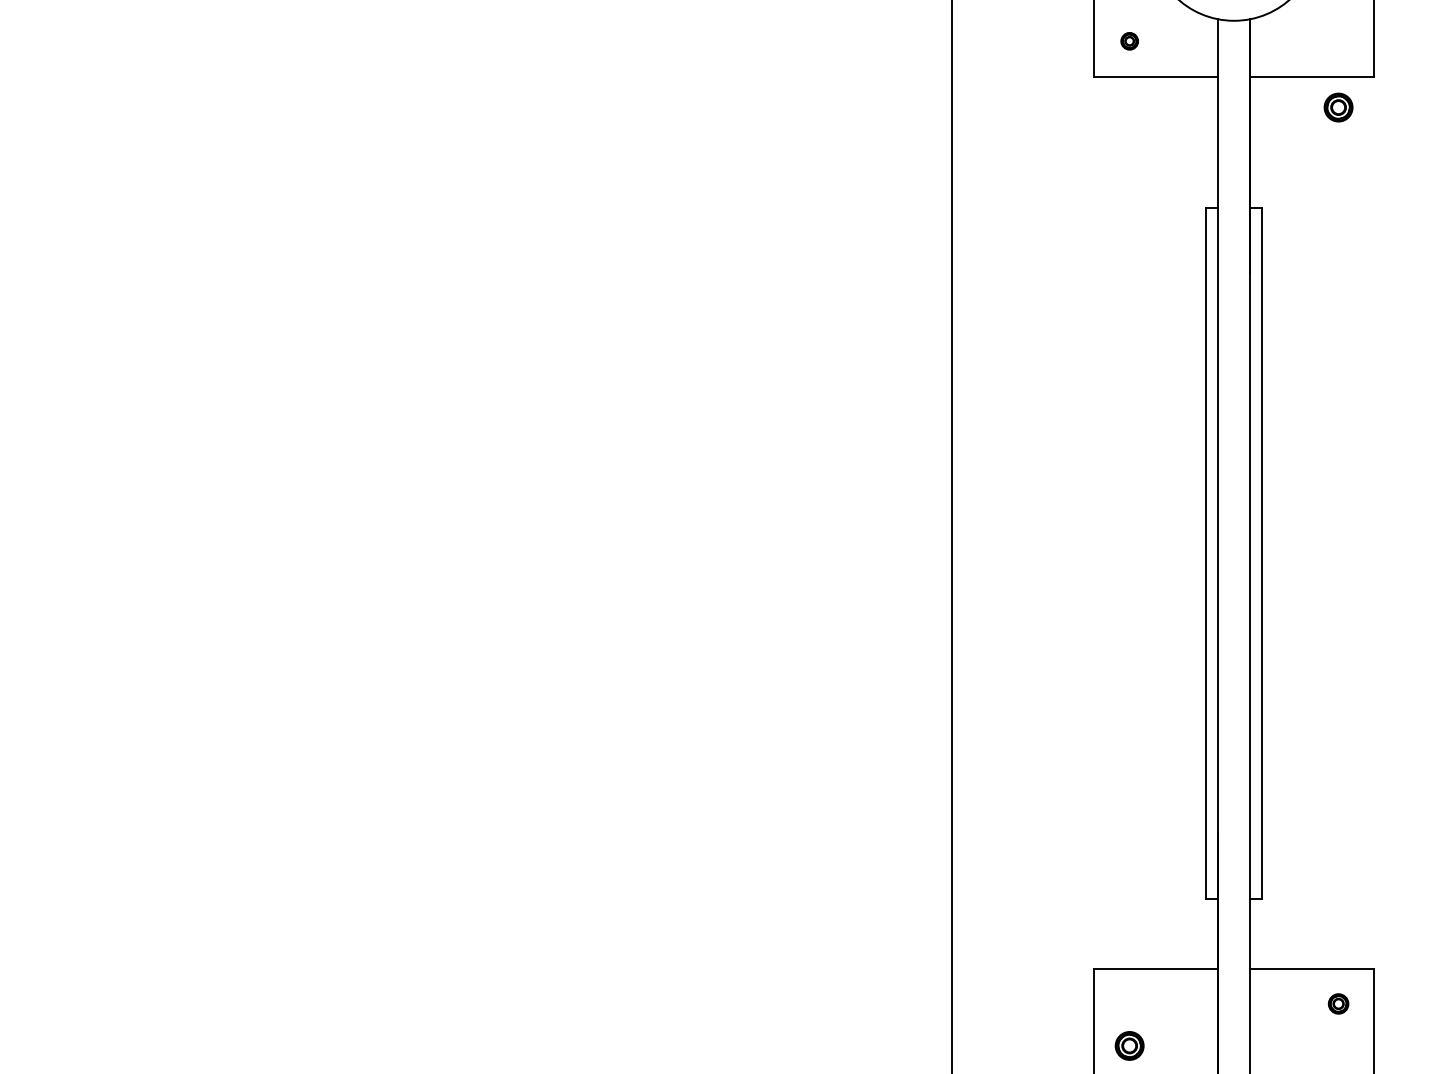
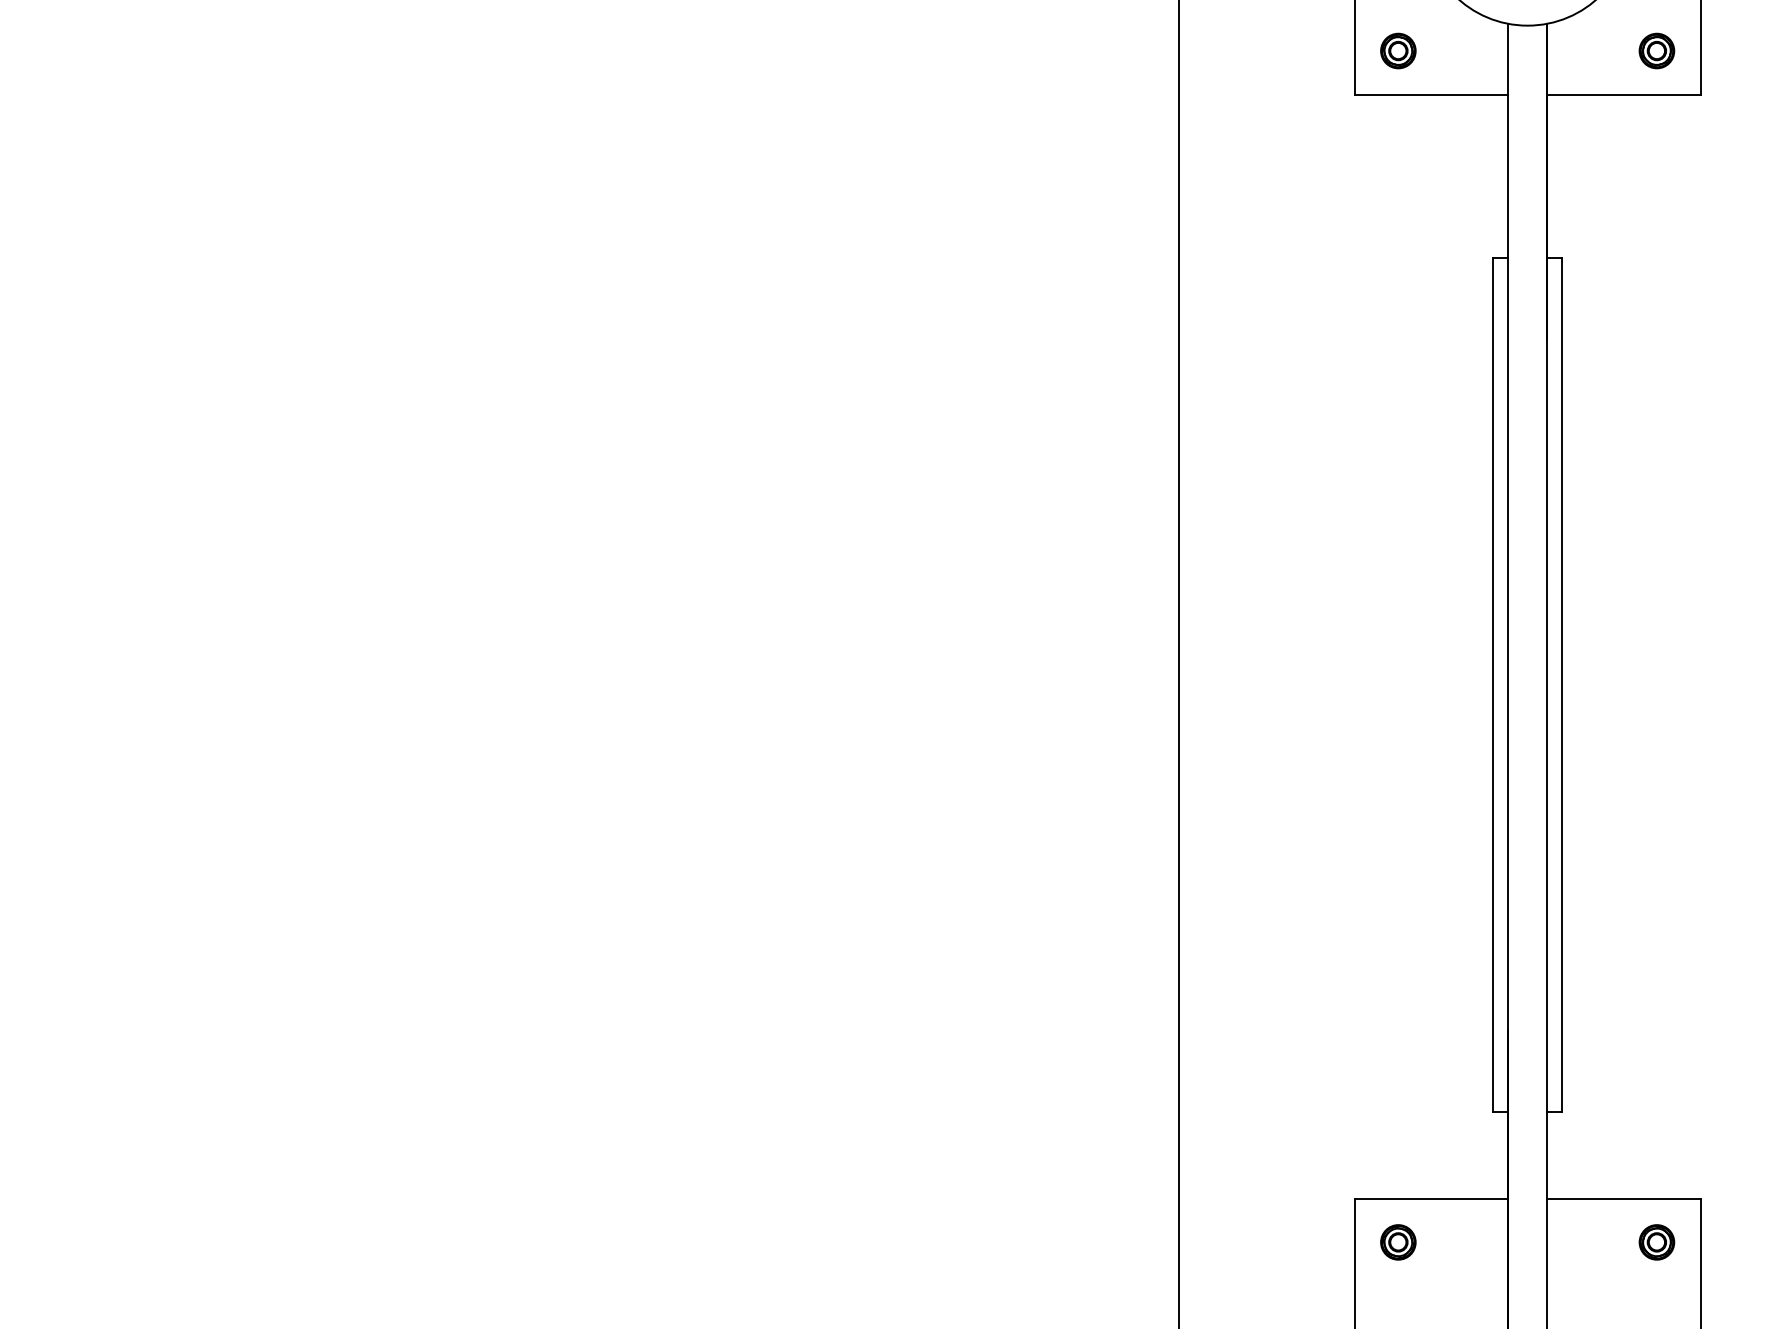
part: (1129, 40) -> (1398, 50), size x1.67
part: (1338, 107) -> (1656, 50), moved
part: (1338, 1004) -> (1656, 1242), size x1.43
part: (1129, 1046) -> (1398, 1242), moved

